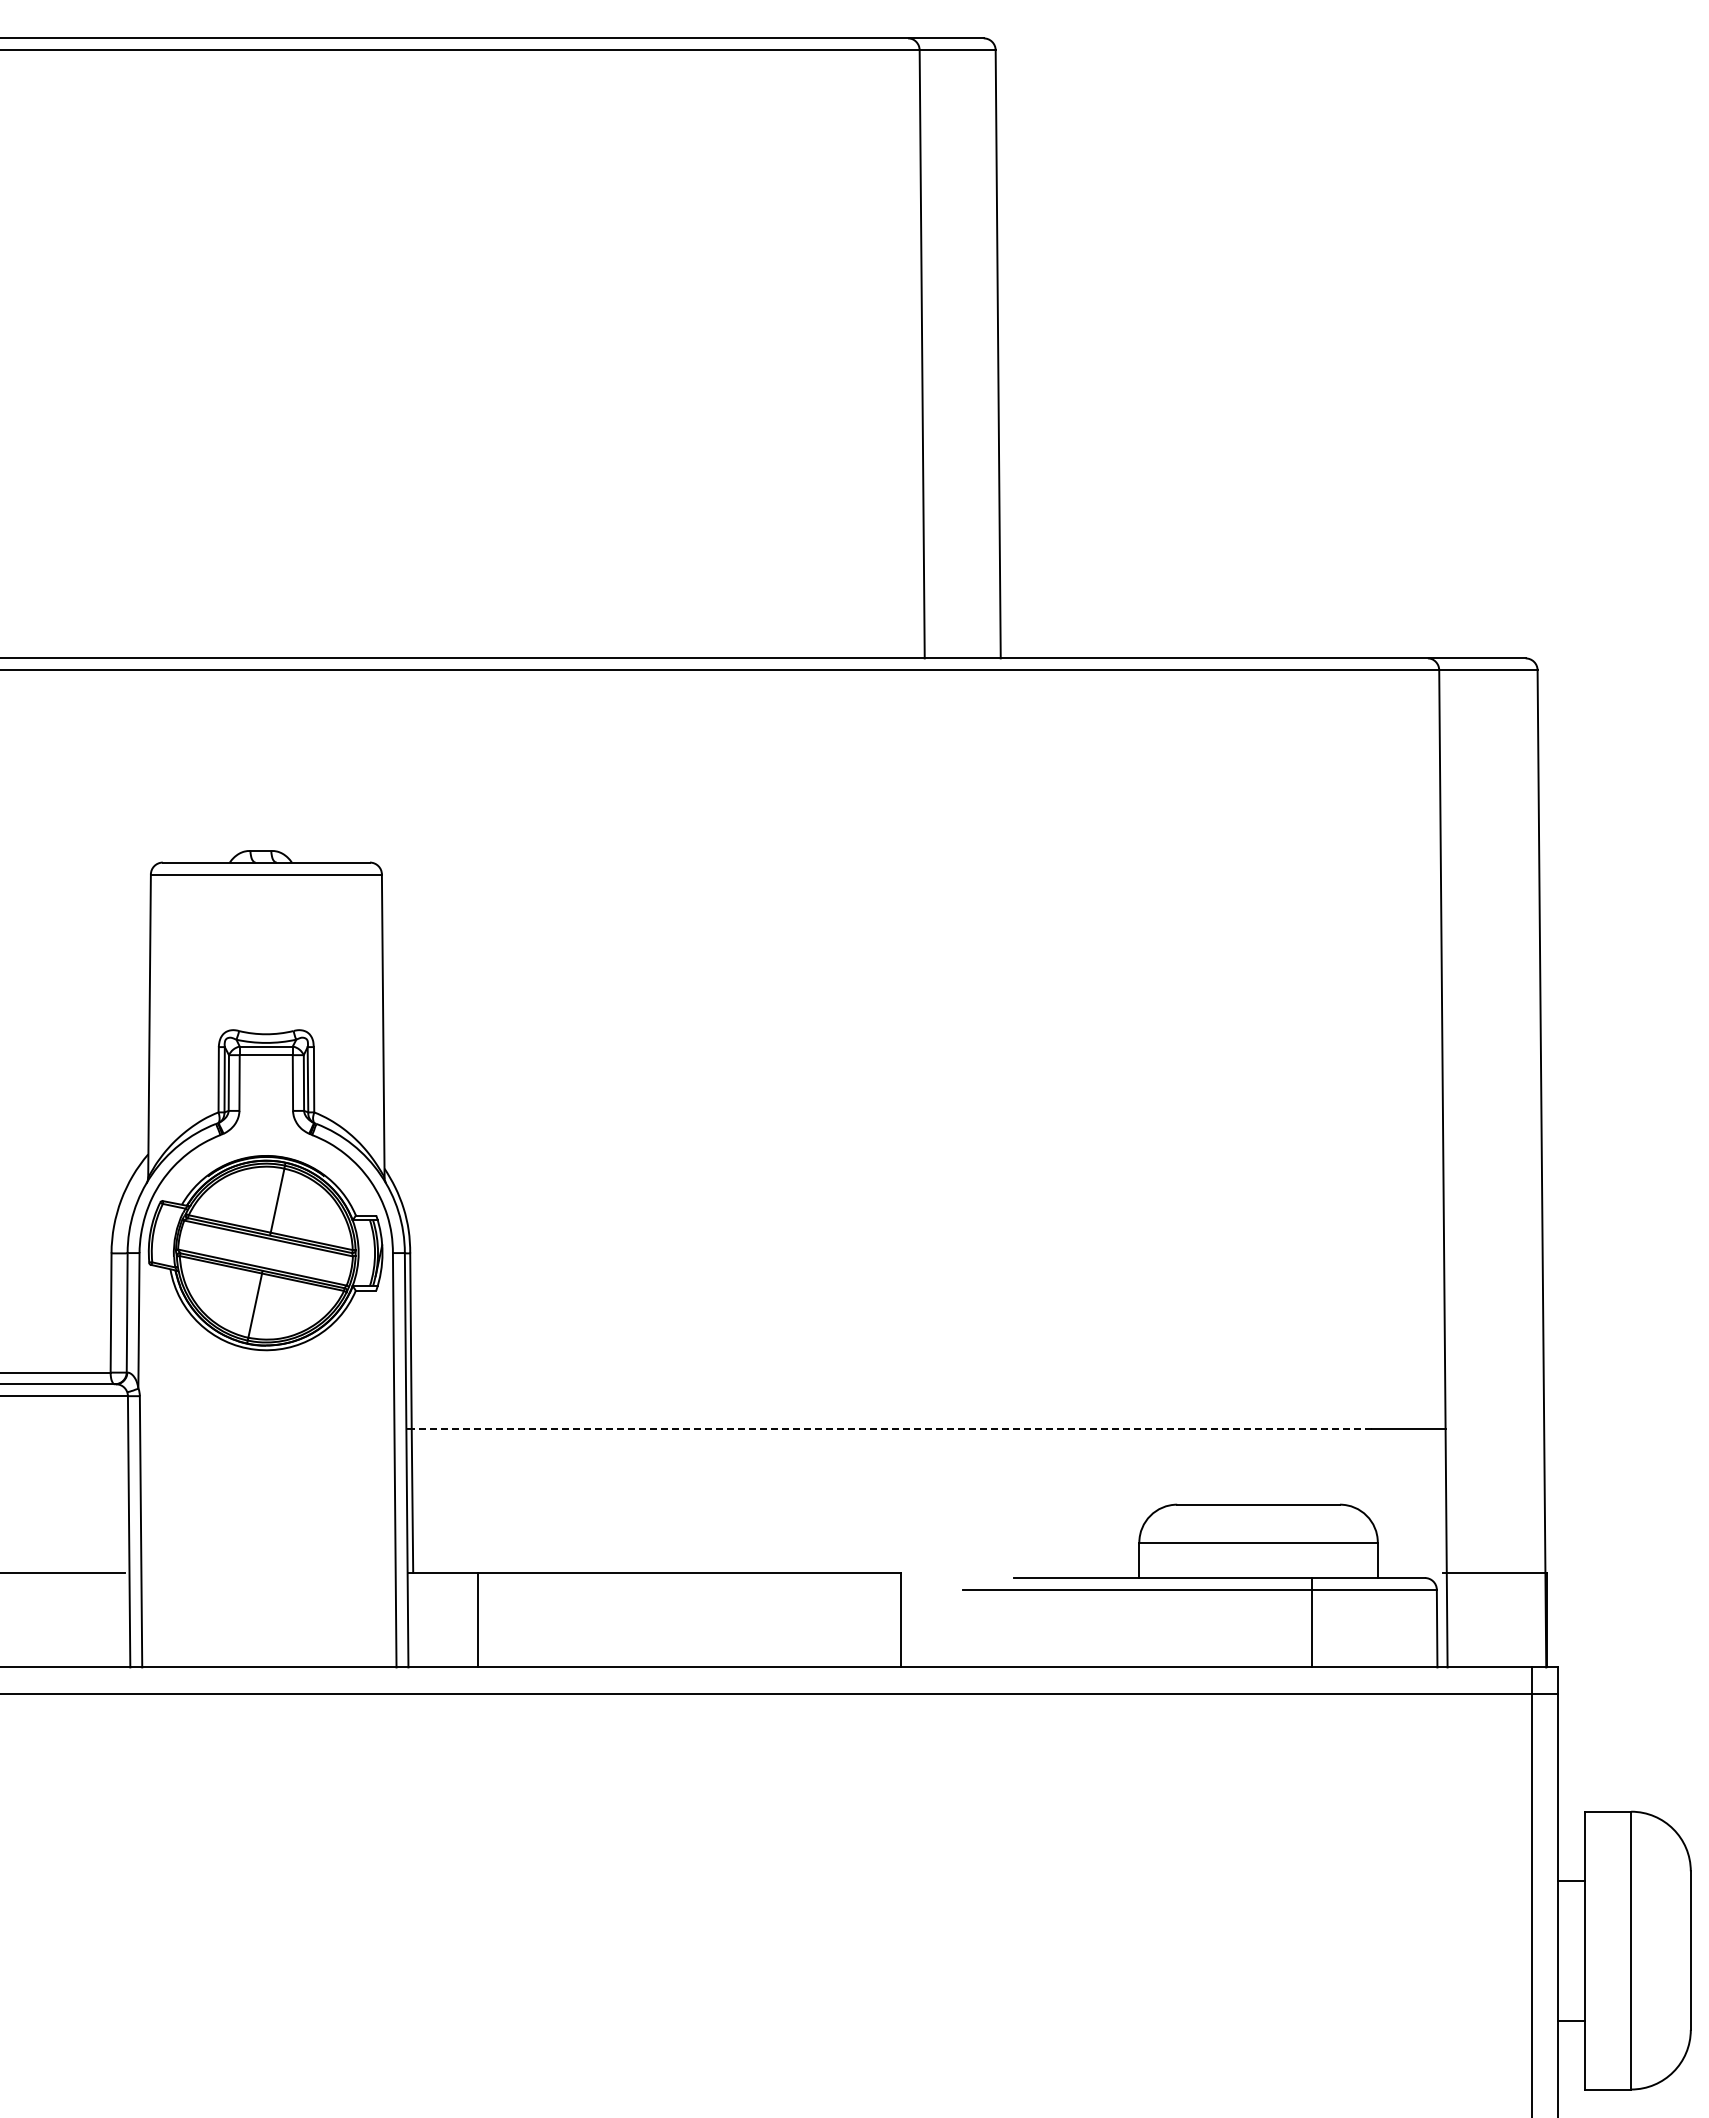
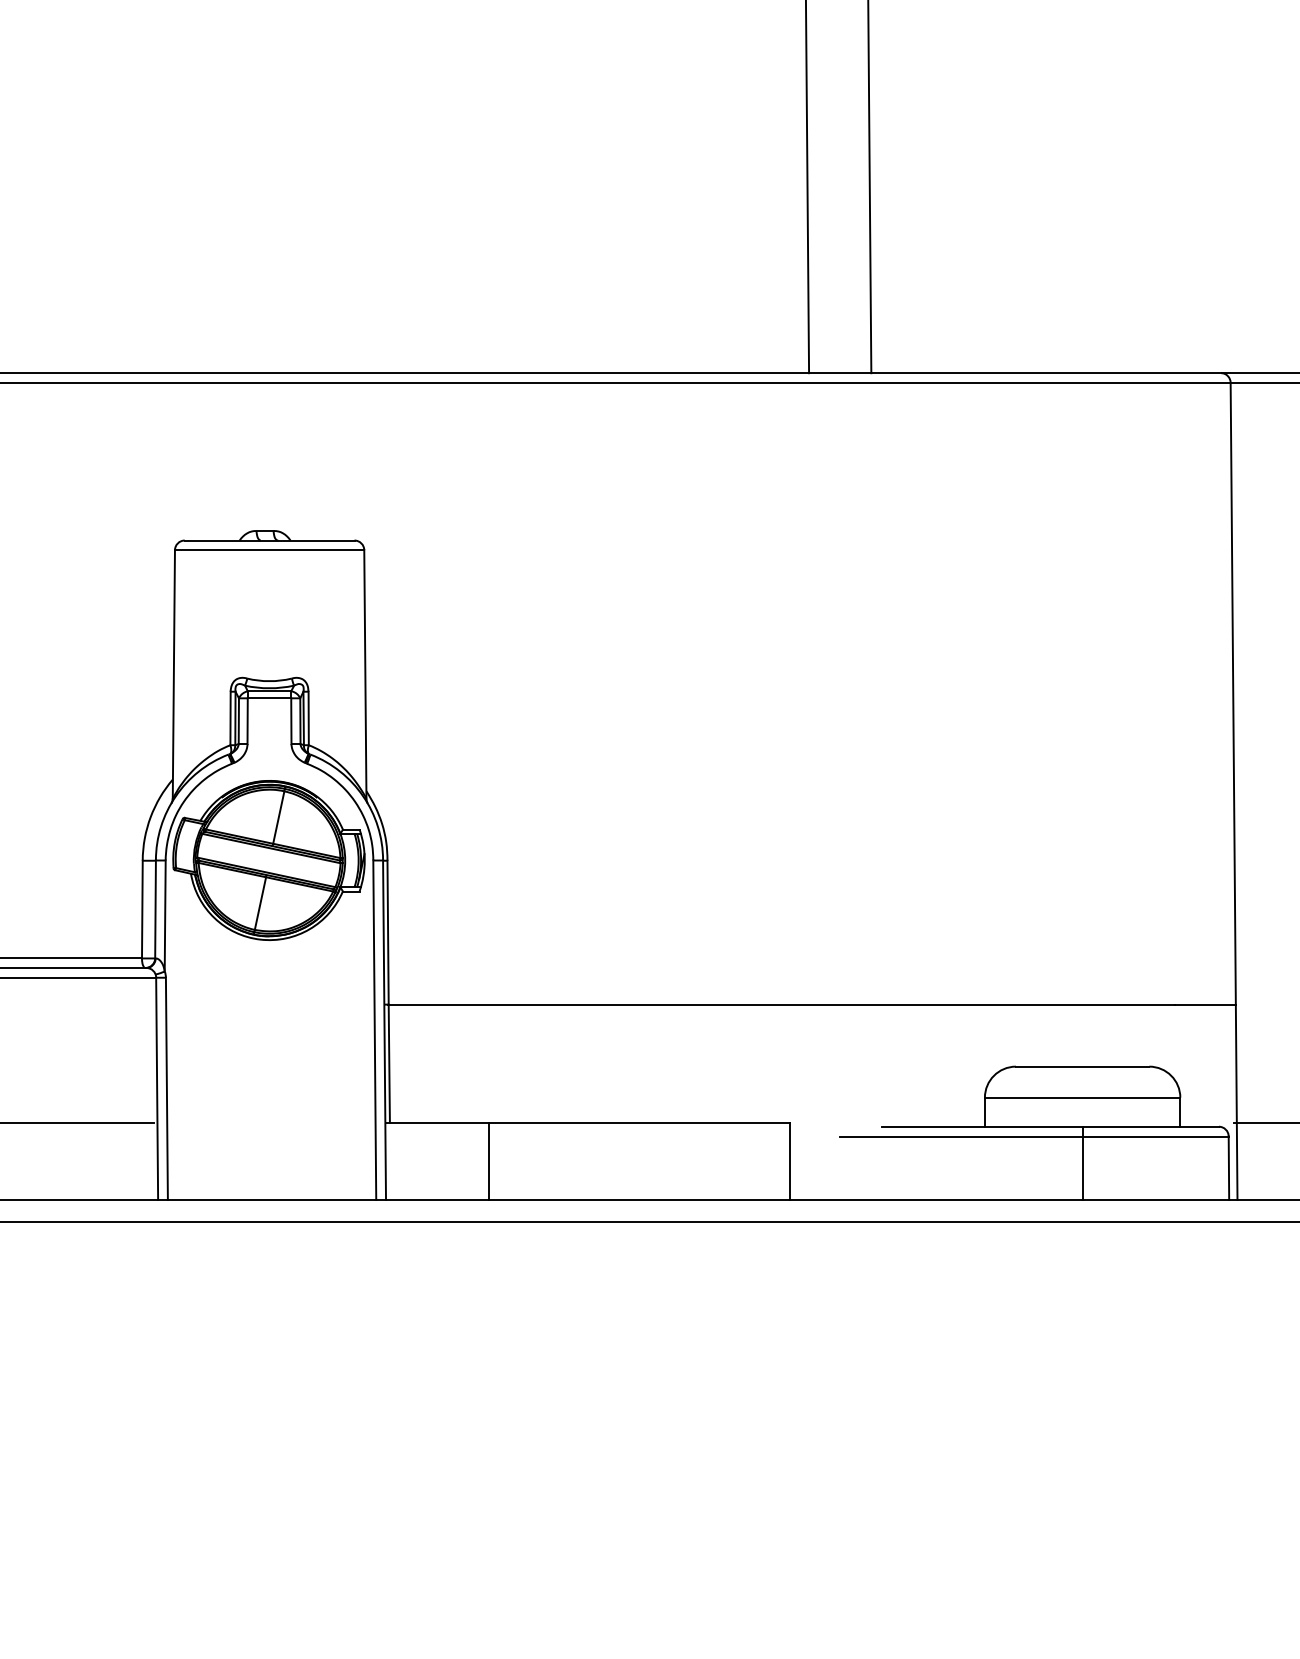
line: (891, 1428) -> (781, 1004), dashed -> solid
line: (477, 1619) -> (488, 1160), moved
line: (1311, 1622) -> (1082, 1163), moved

